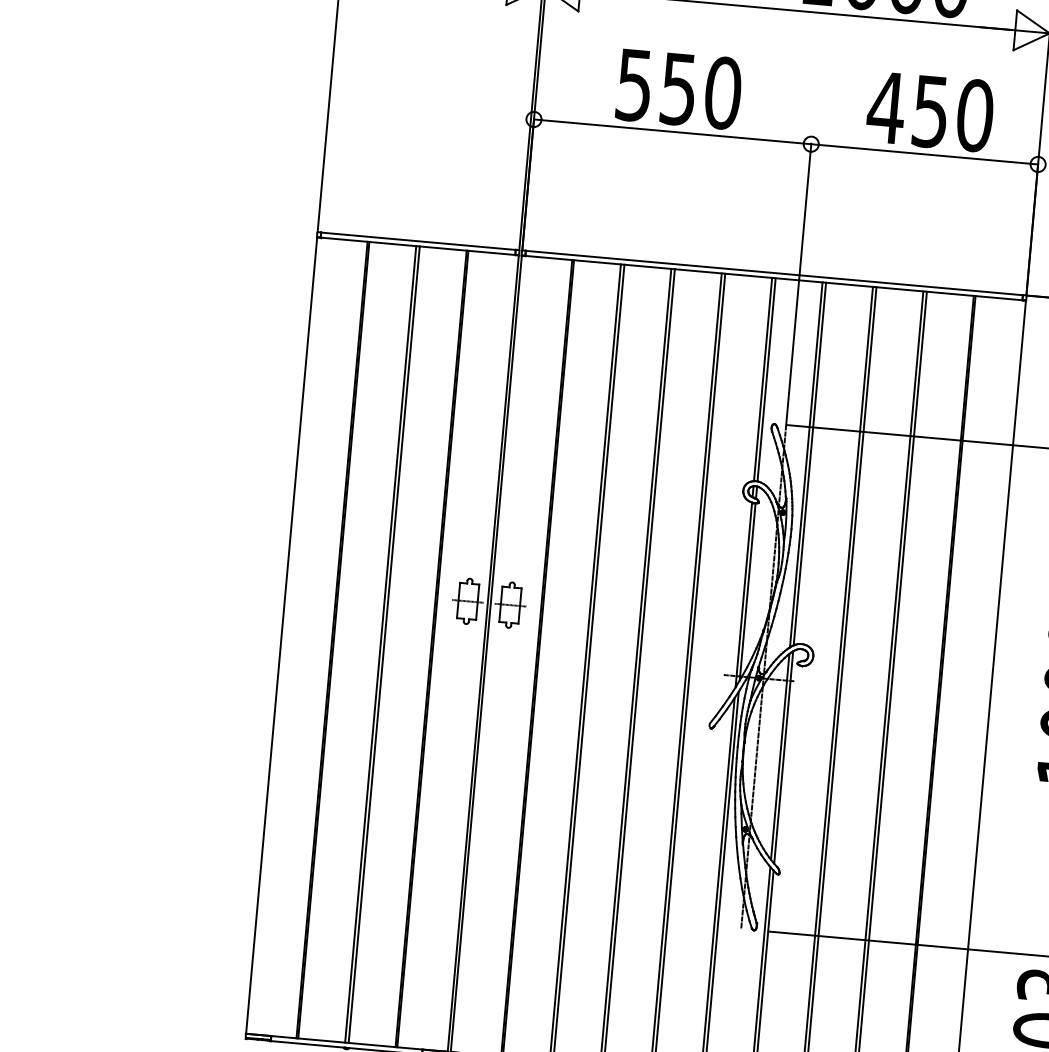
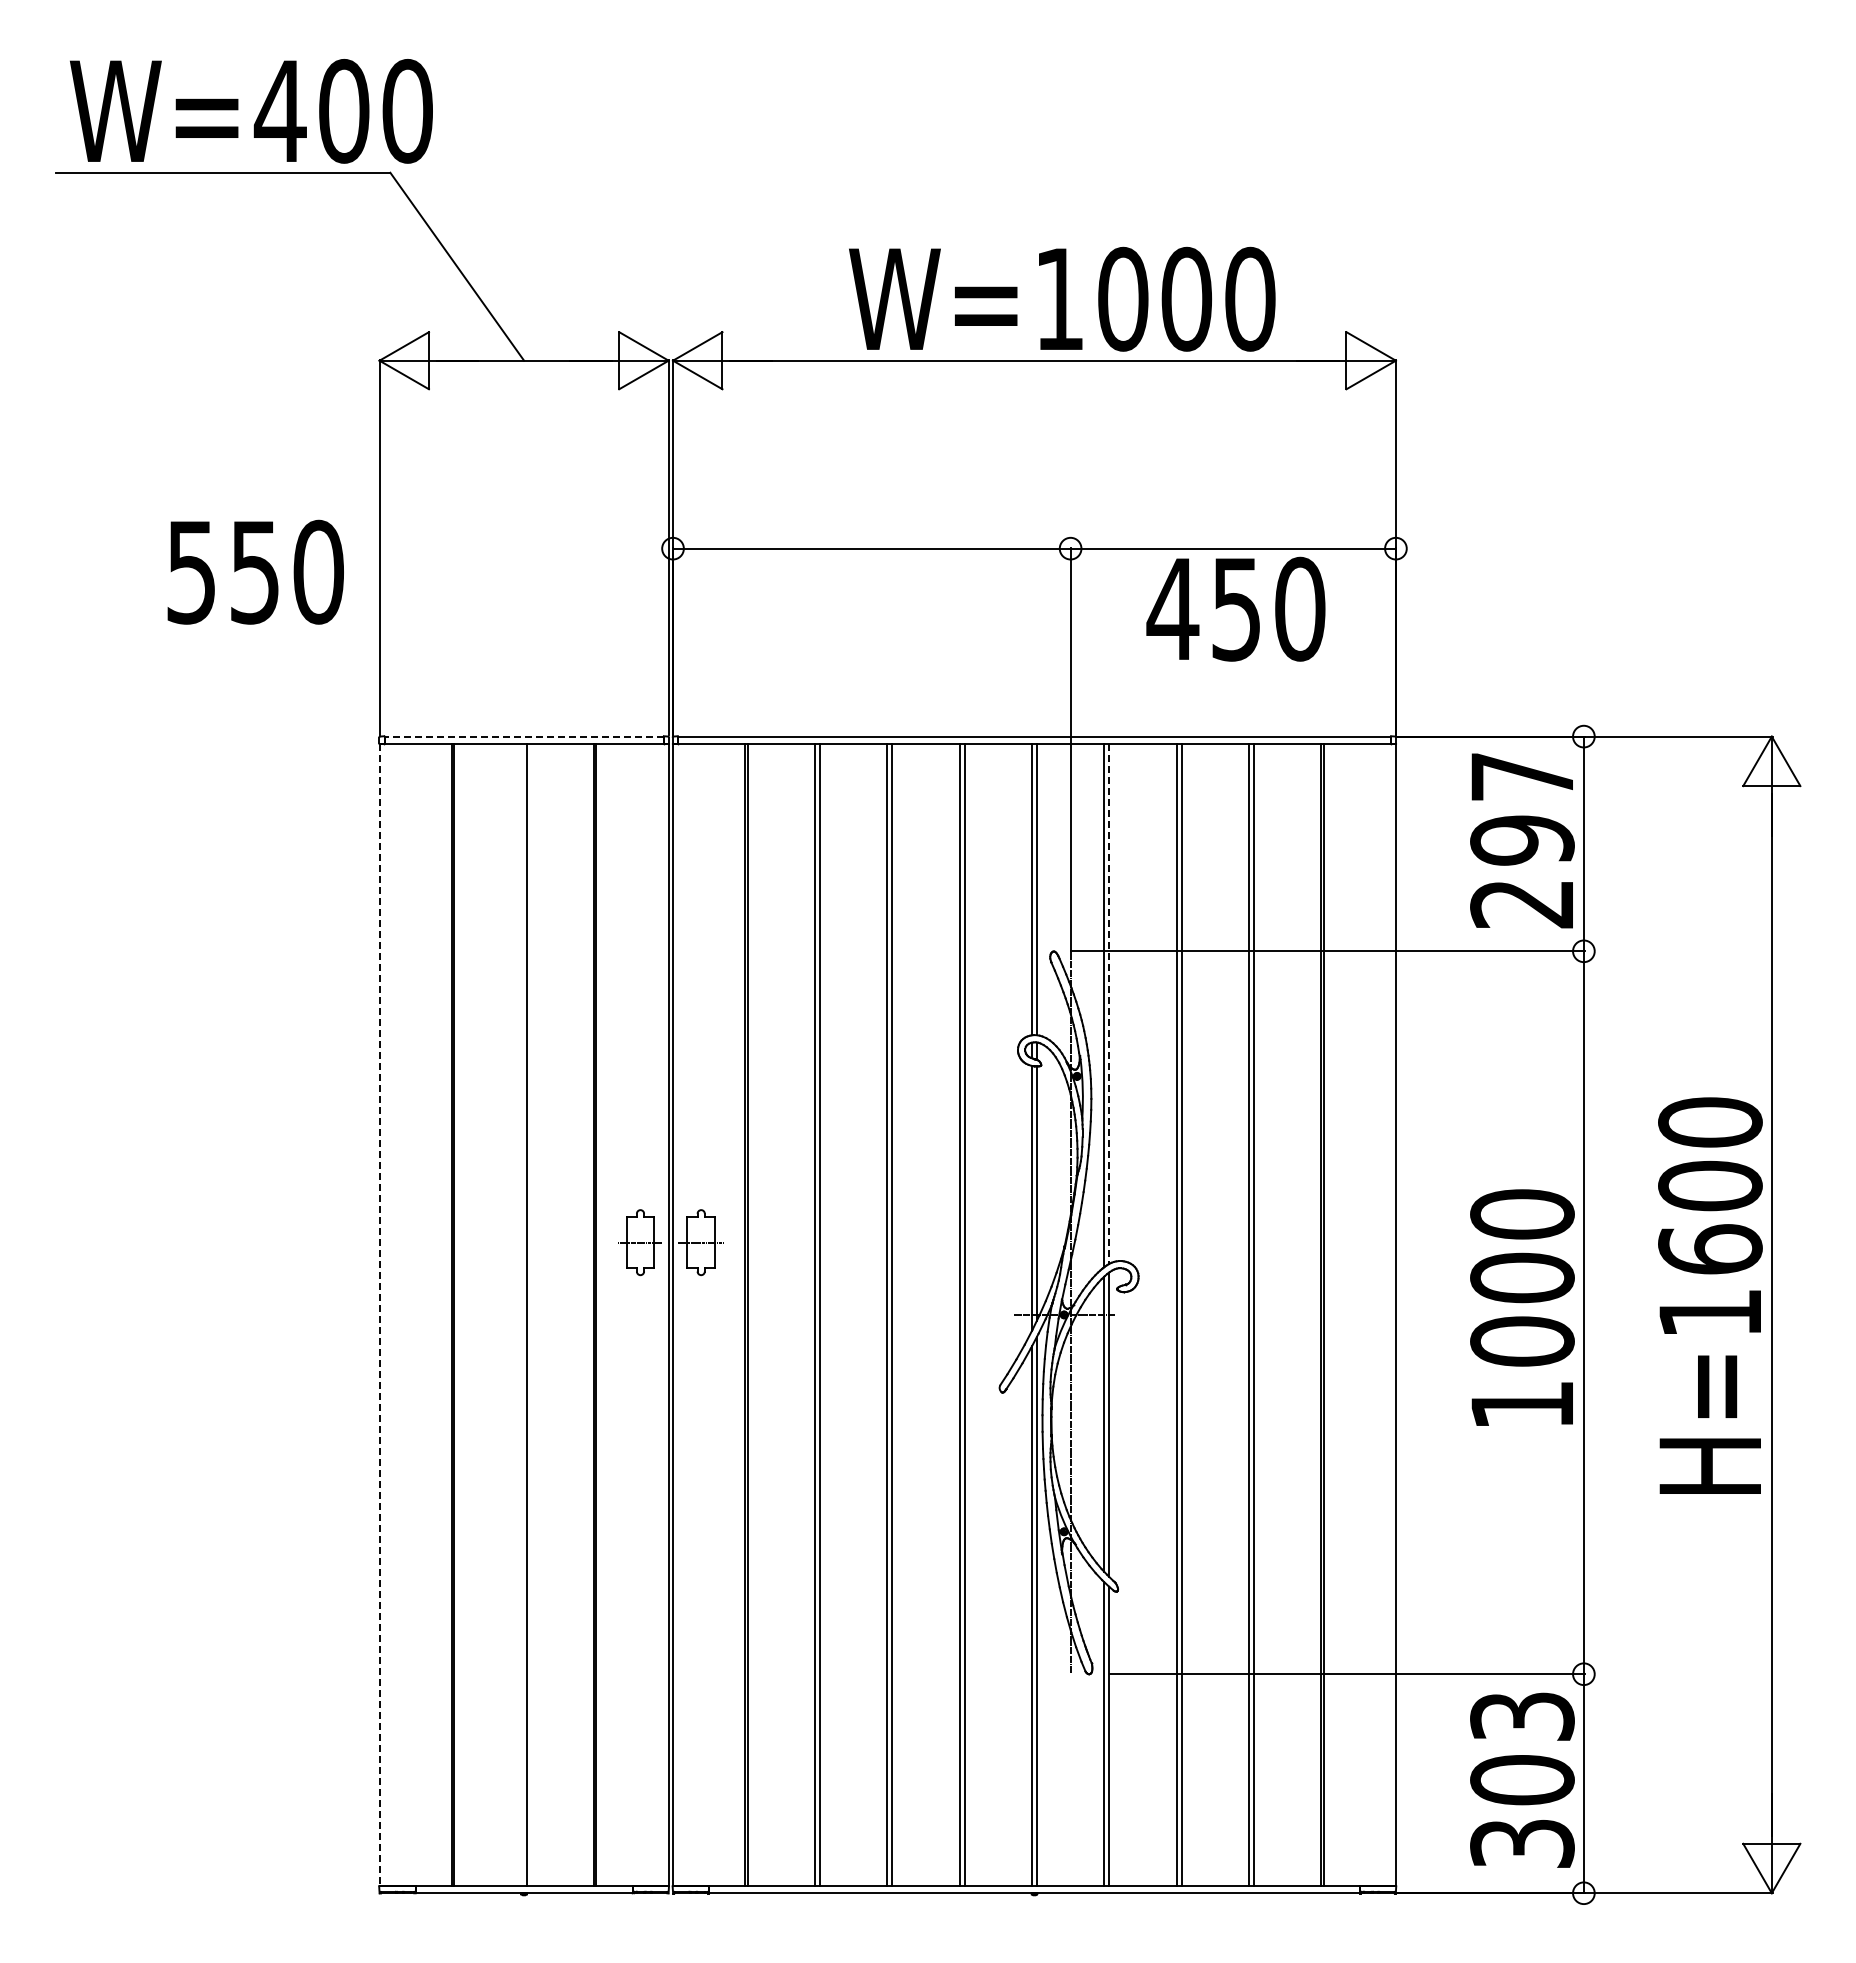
text: (679, 88) -> (255, 571), moved
text: (930, 111) -> (1235, 608), moved
line: (418, 241) -> (524, 736), solid -> dashed
line: (810, 464) -> (1109, 1004), solid -> dashed
line: (281, 635) -> (379, 1315), solid -> dashed
line: (380, 644) -> (521, 1314), removed

